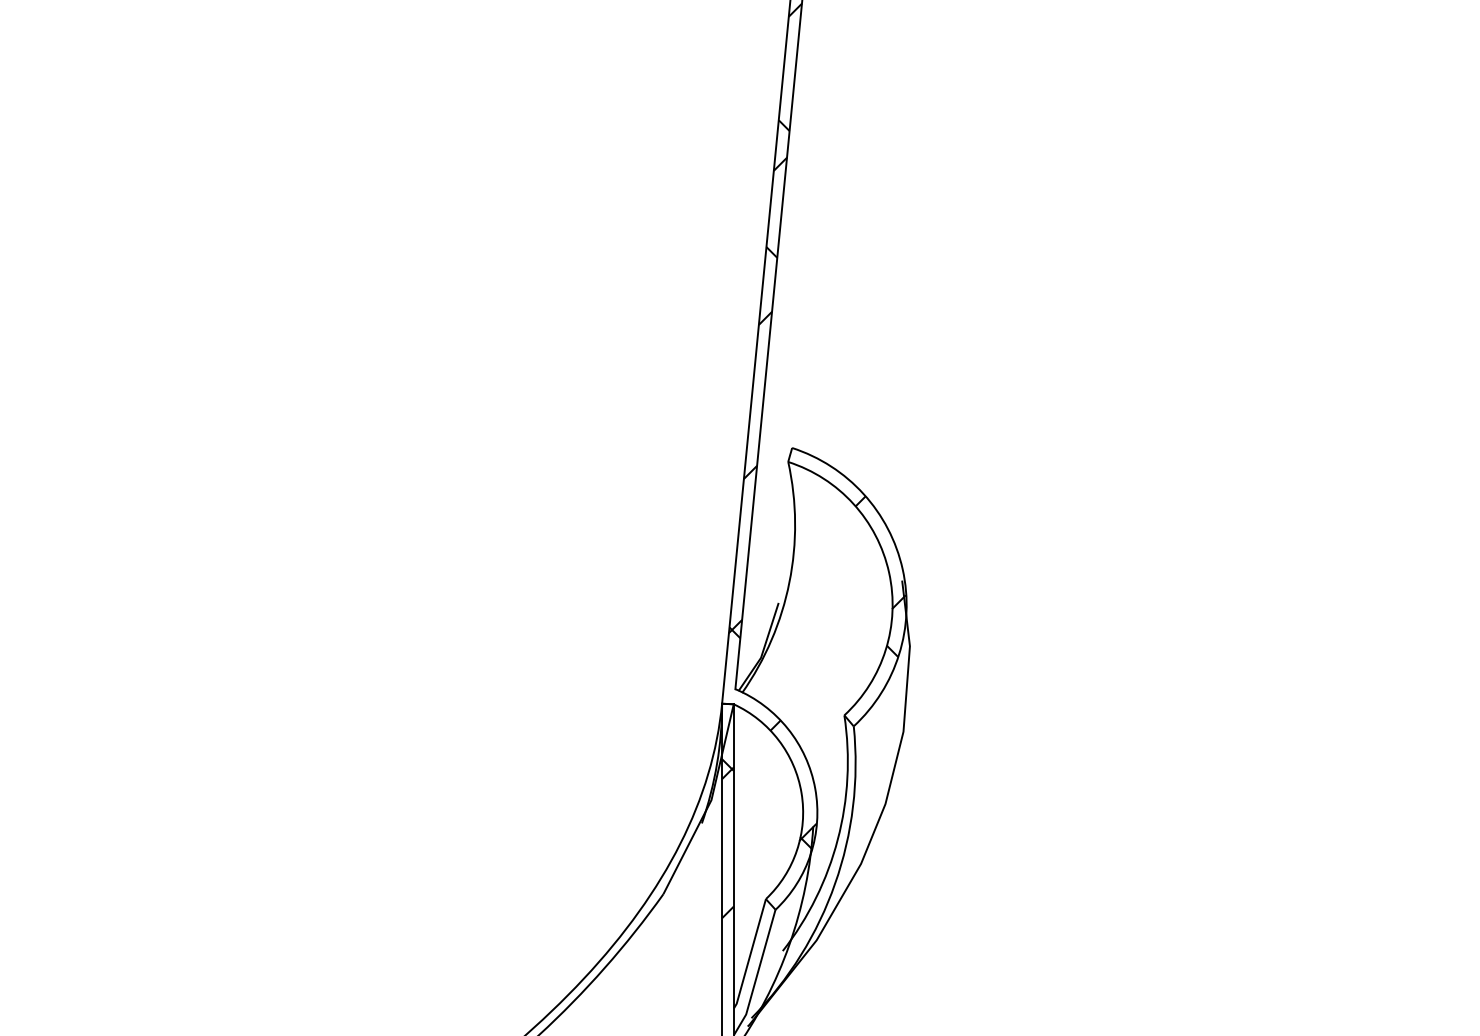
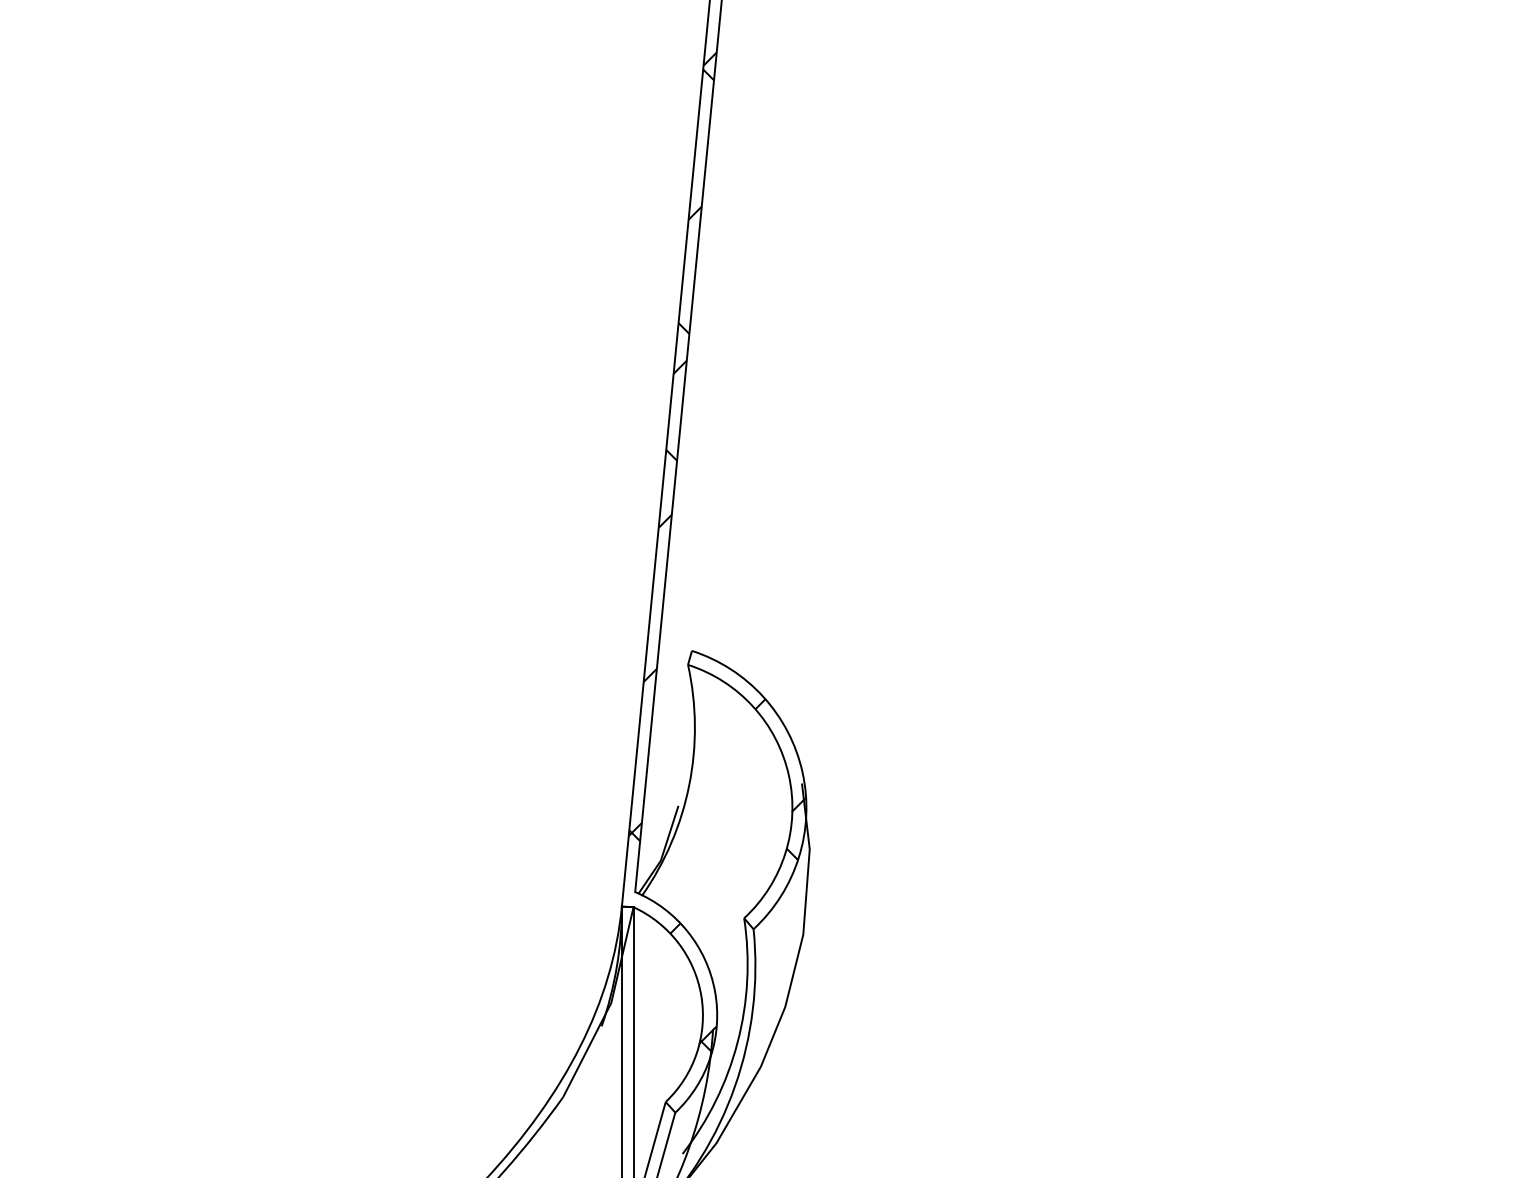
hatch: (727, 838) -> (627, 1041), removed

